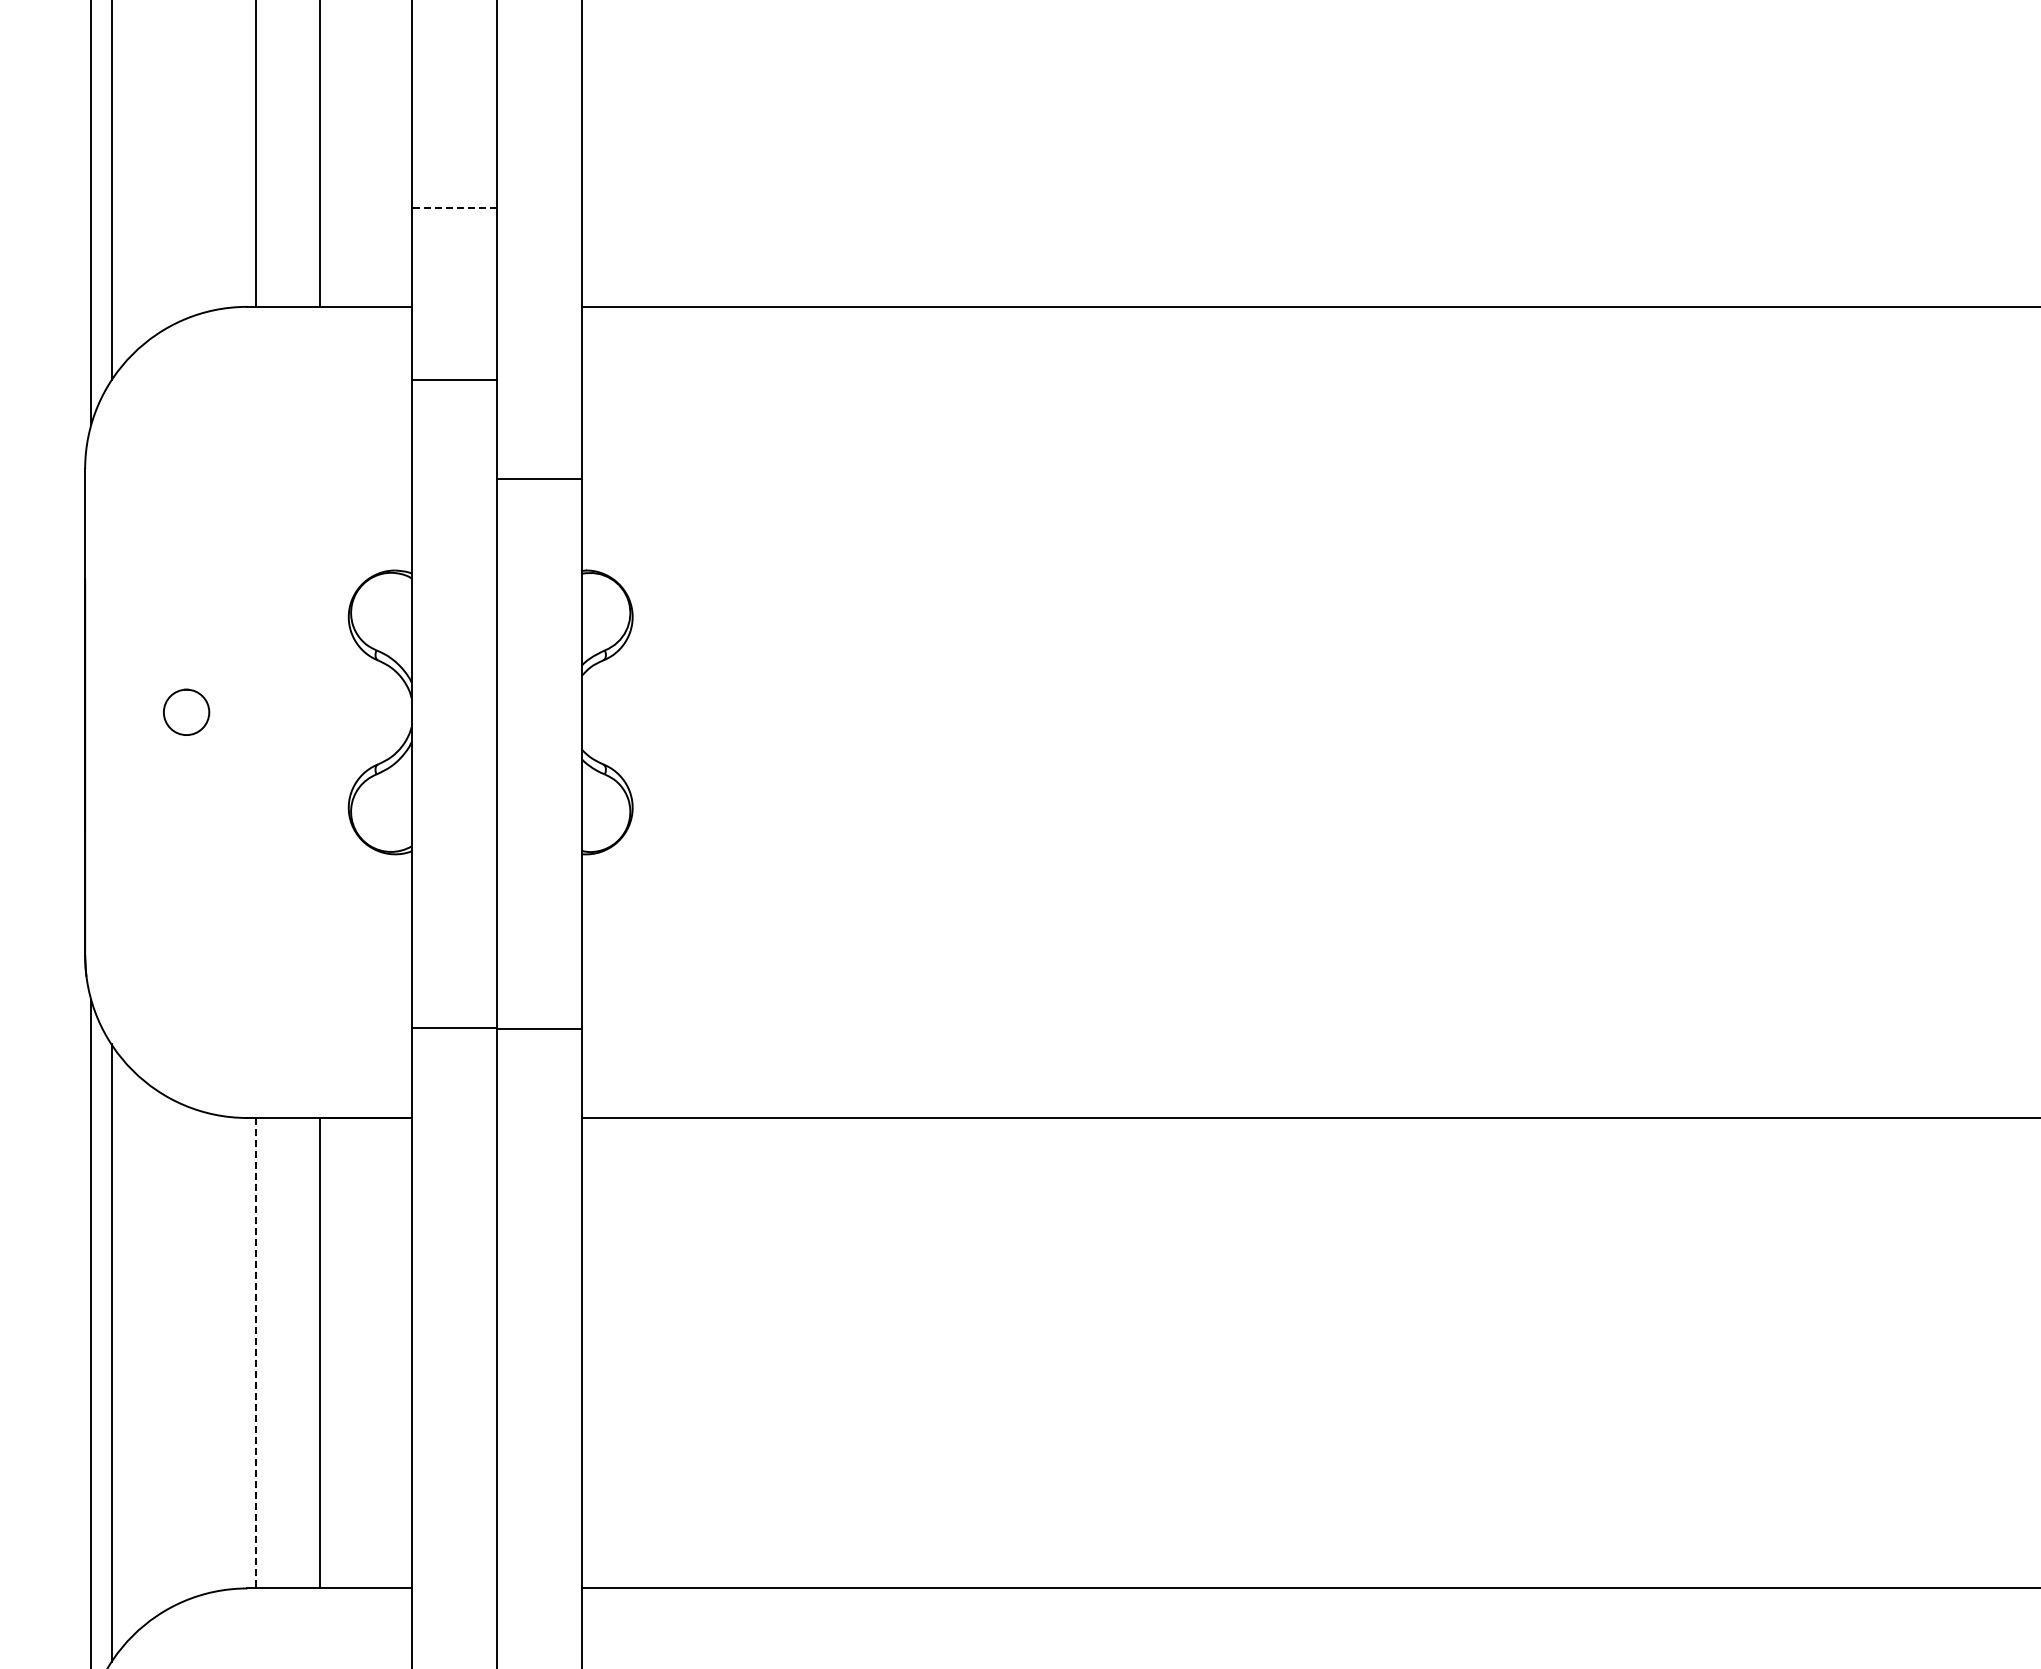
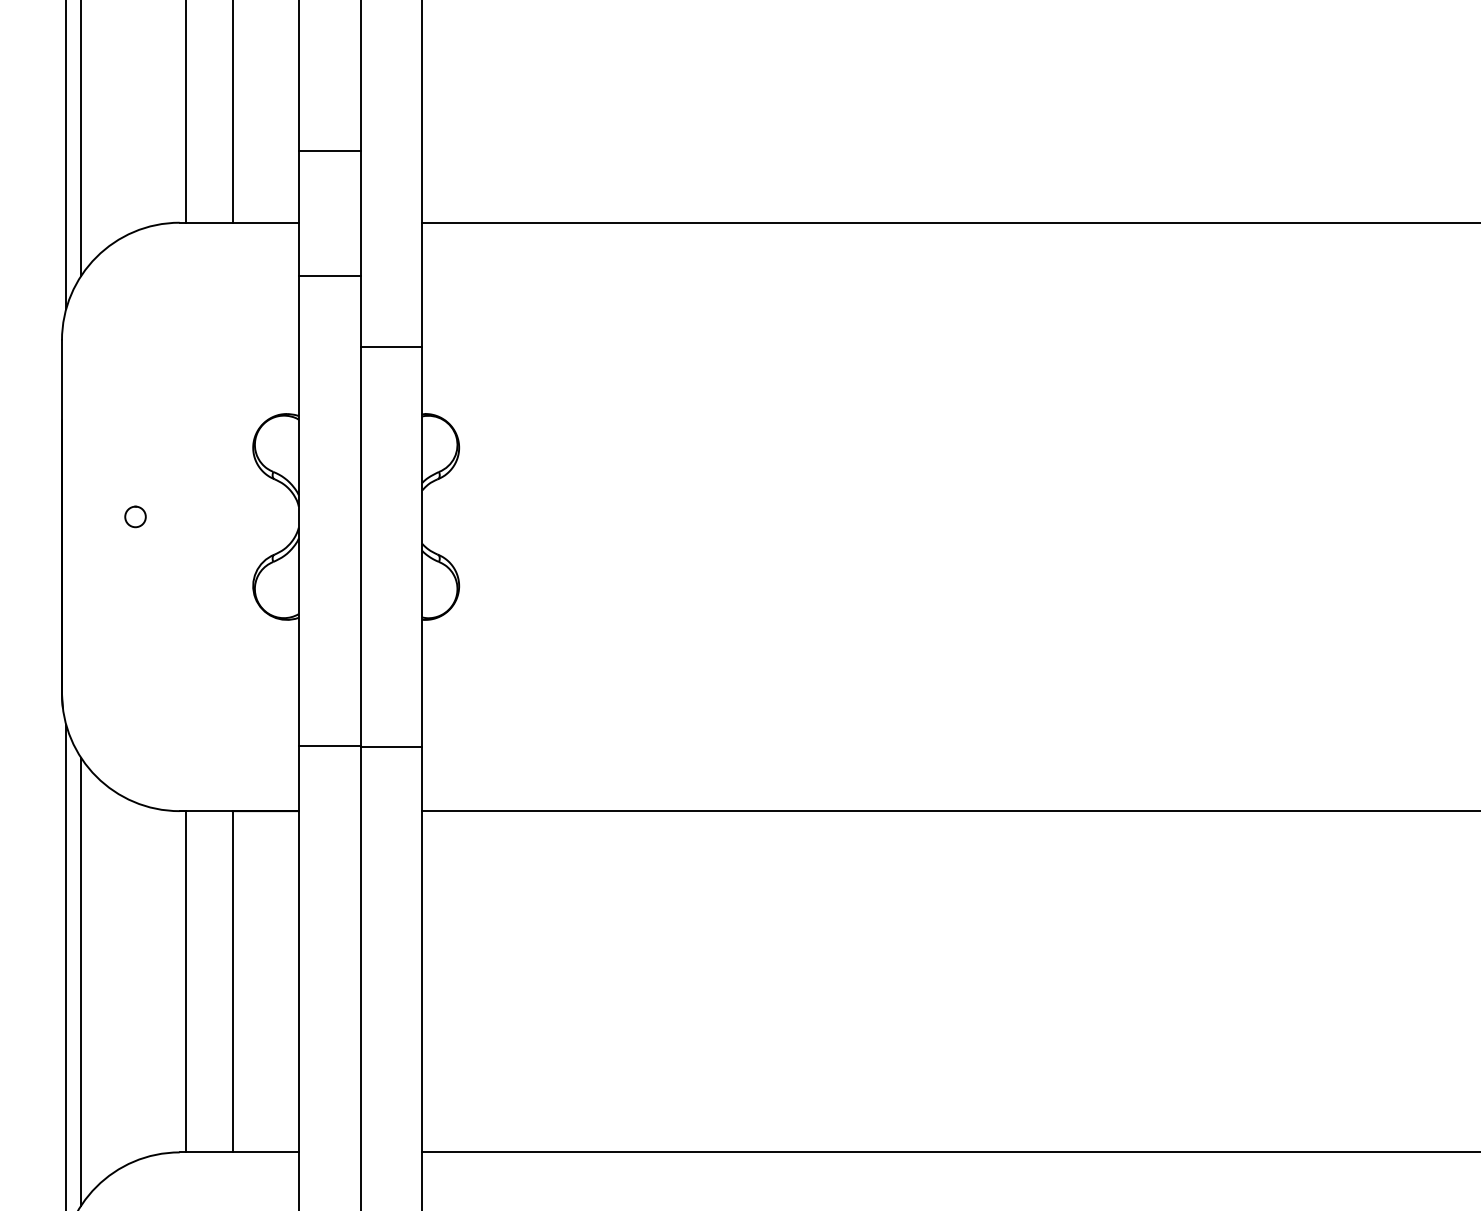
line: (454, 207) -> (329, 150), dashed -> solid
circle: (186, 712) -> (135, 517), size x0.62
line: (255, 1353) -> (185, 981), dashed -> solid

